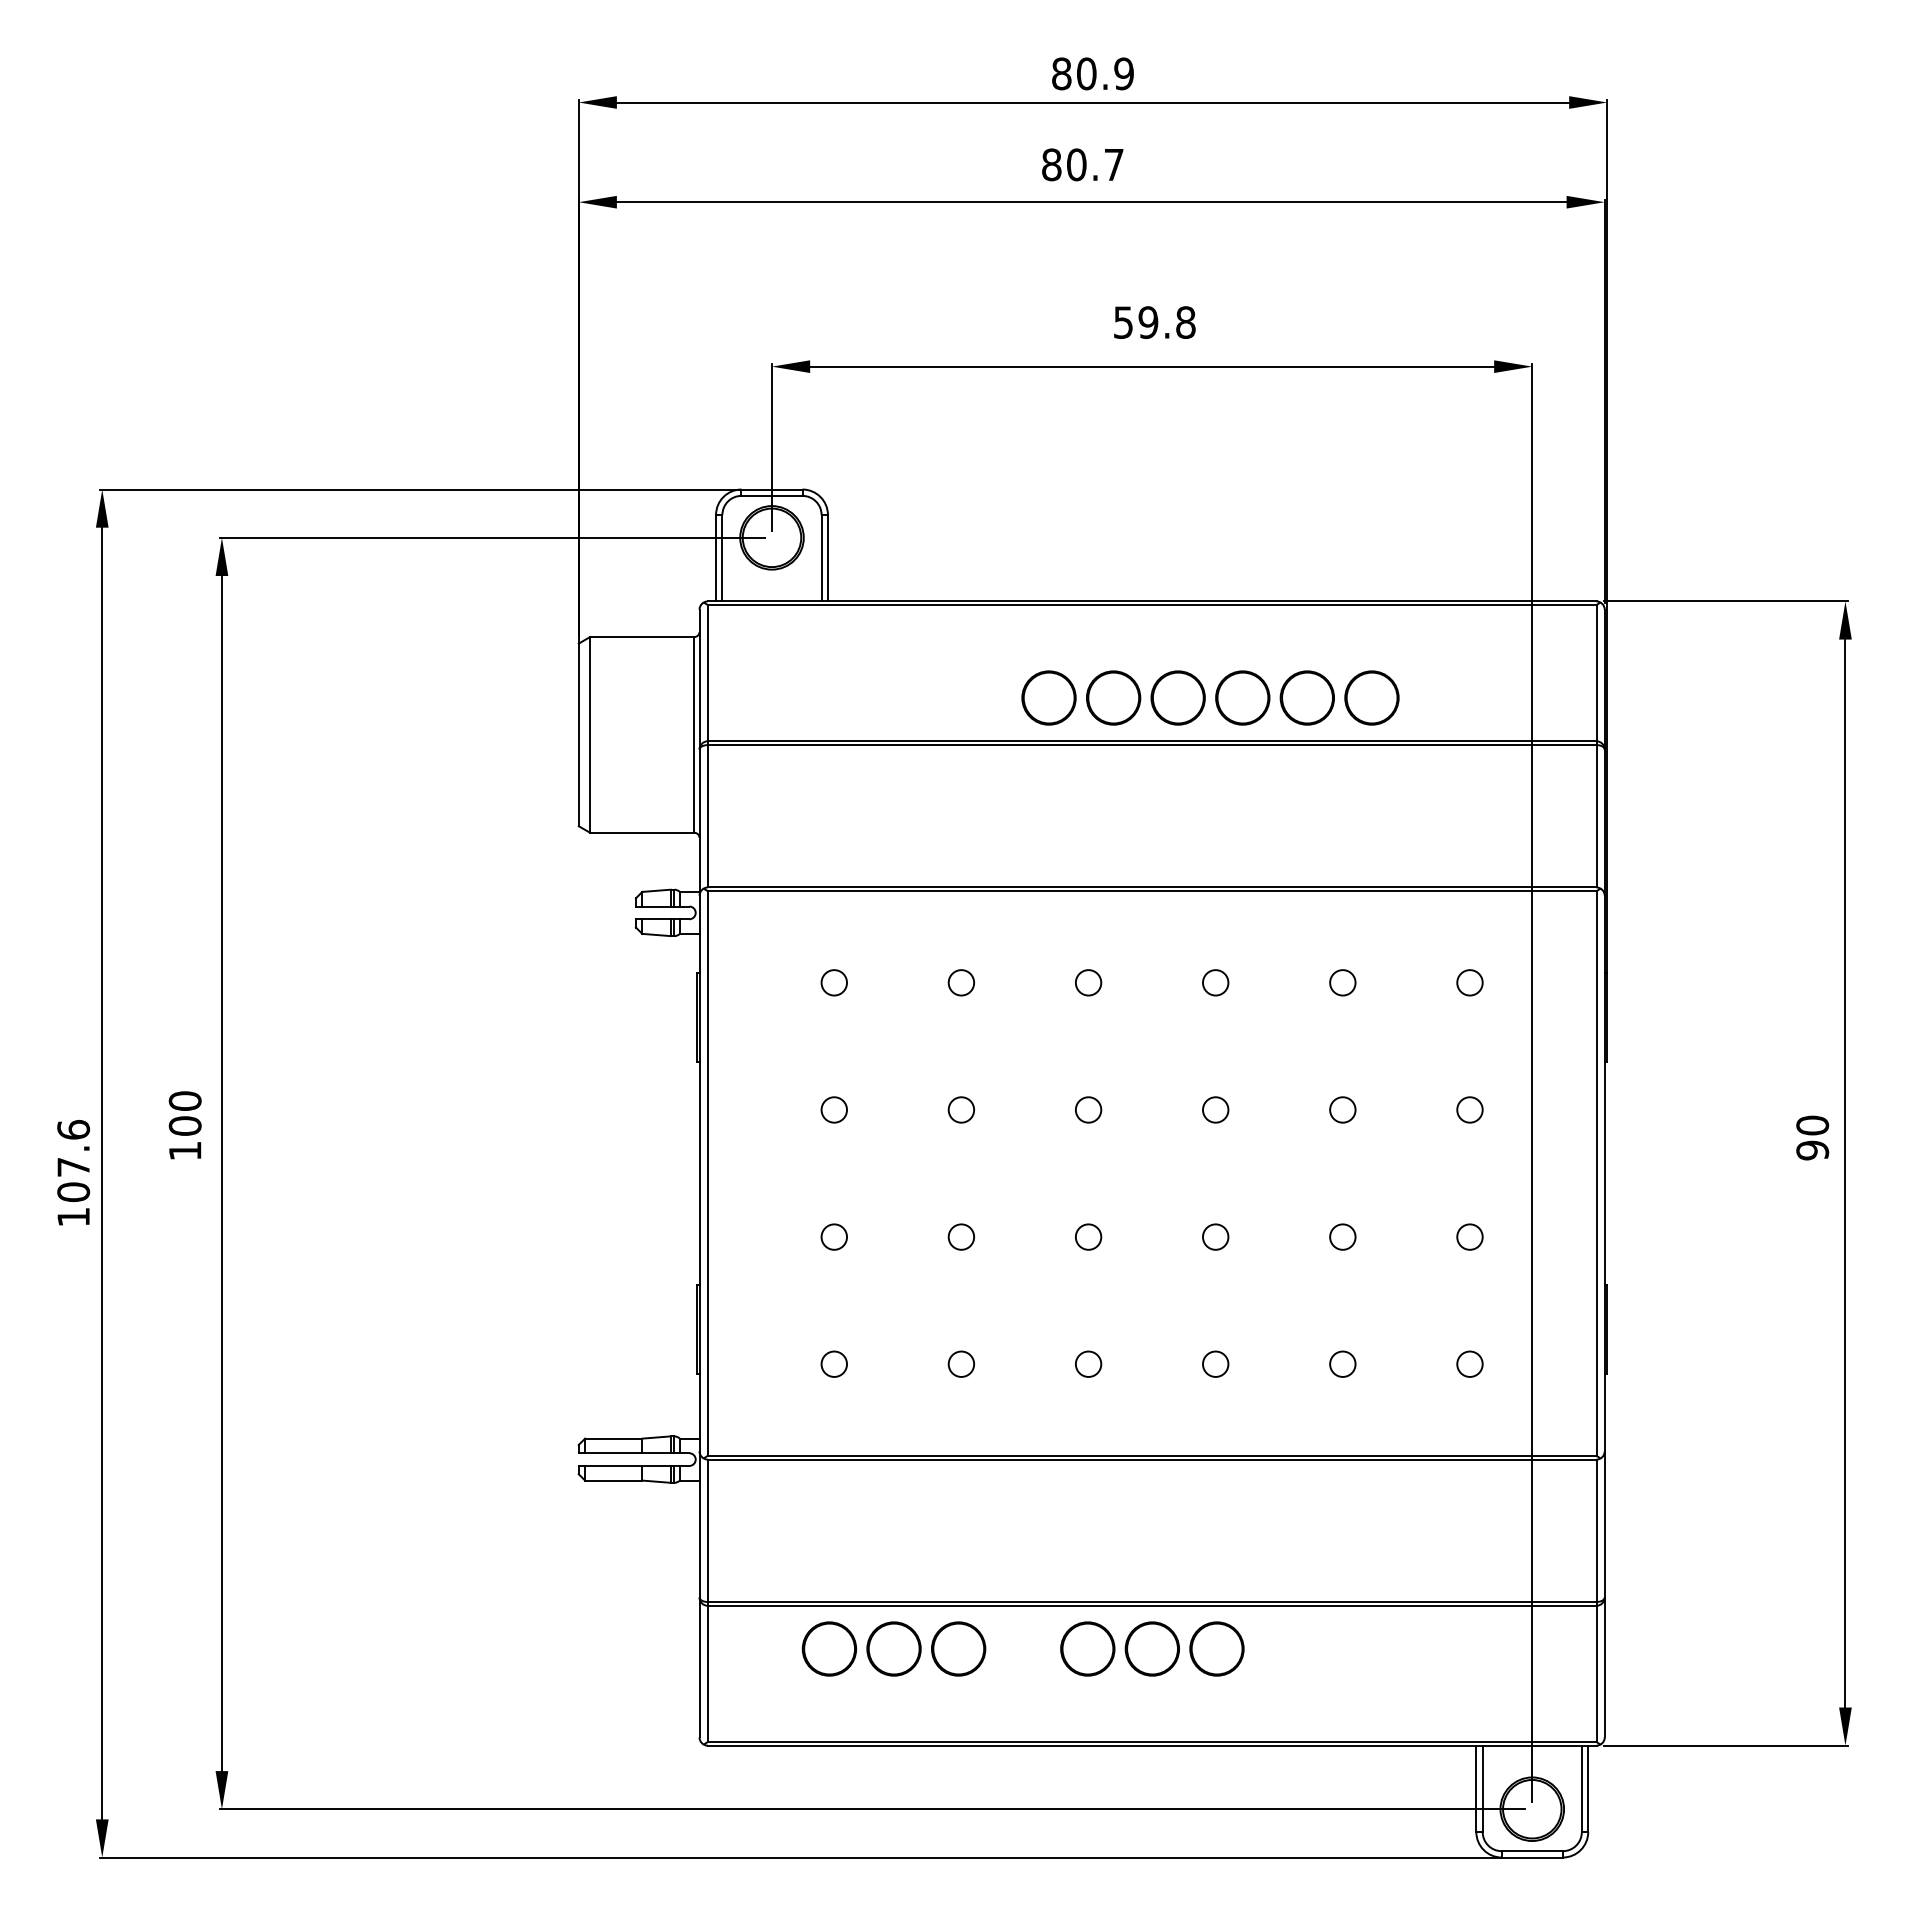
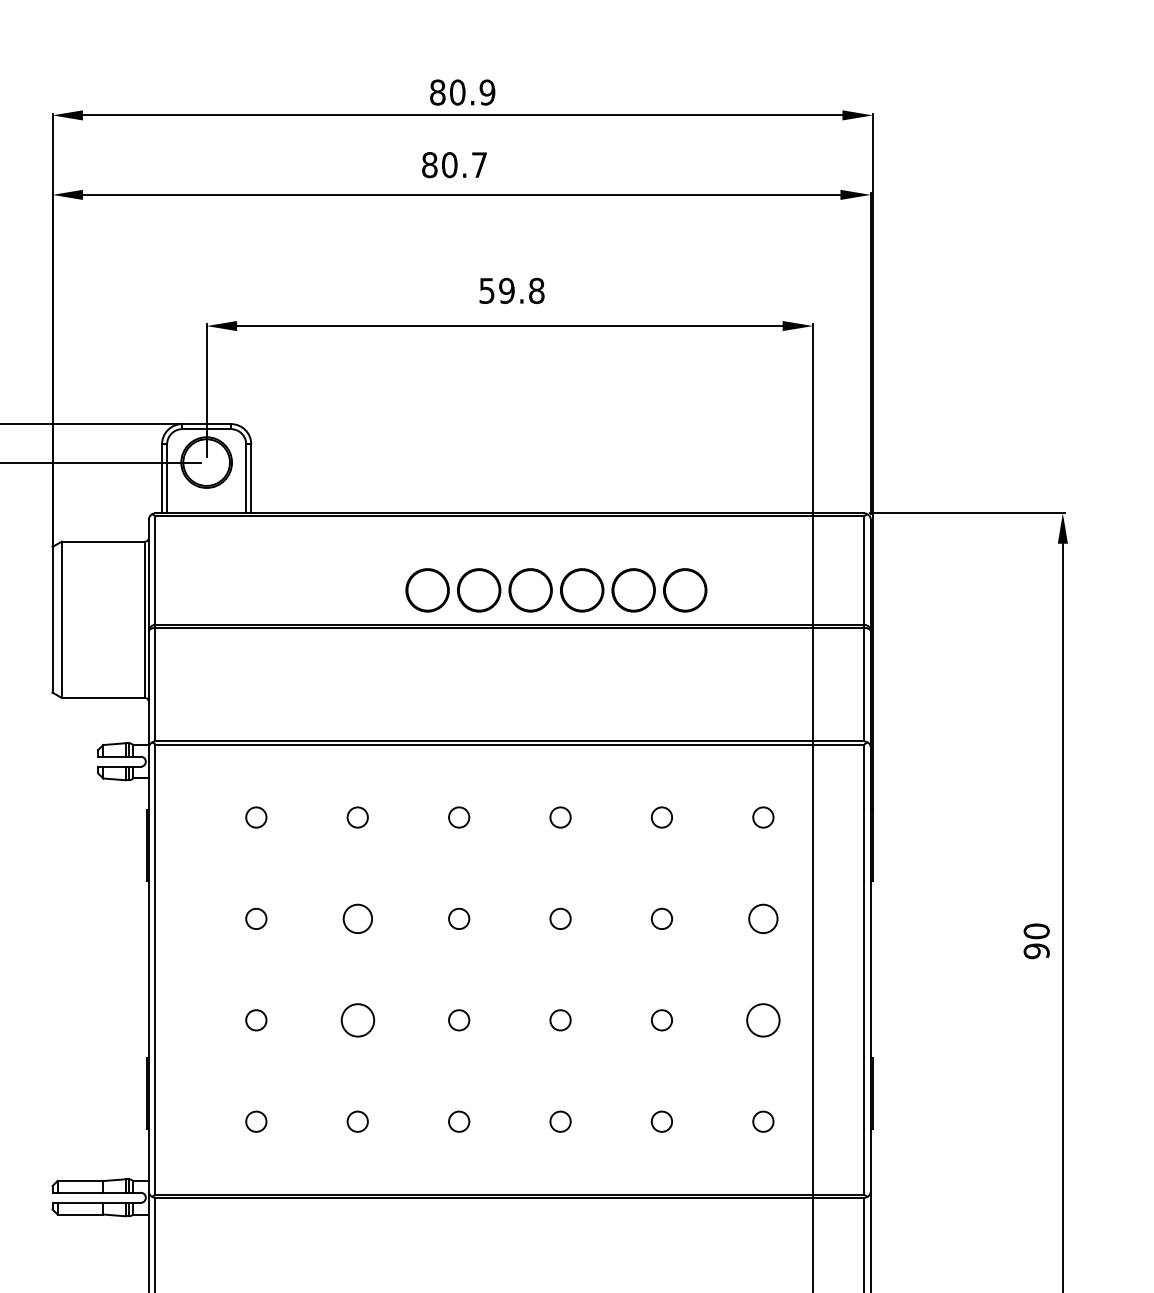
circle: (960, 1109) -> (357, 918), size x1.4
circle: (1469, 1109) -> (763, 918), size x1.4
circle: (960, 1236) -> (357, 1019), size x1.6
circle: (1469, 1236) -> (763, 1019), size x1.6

